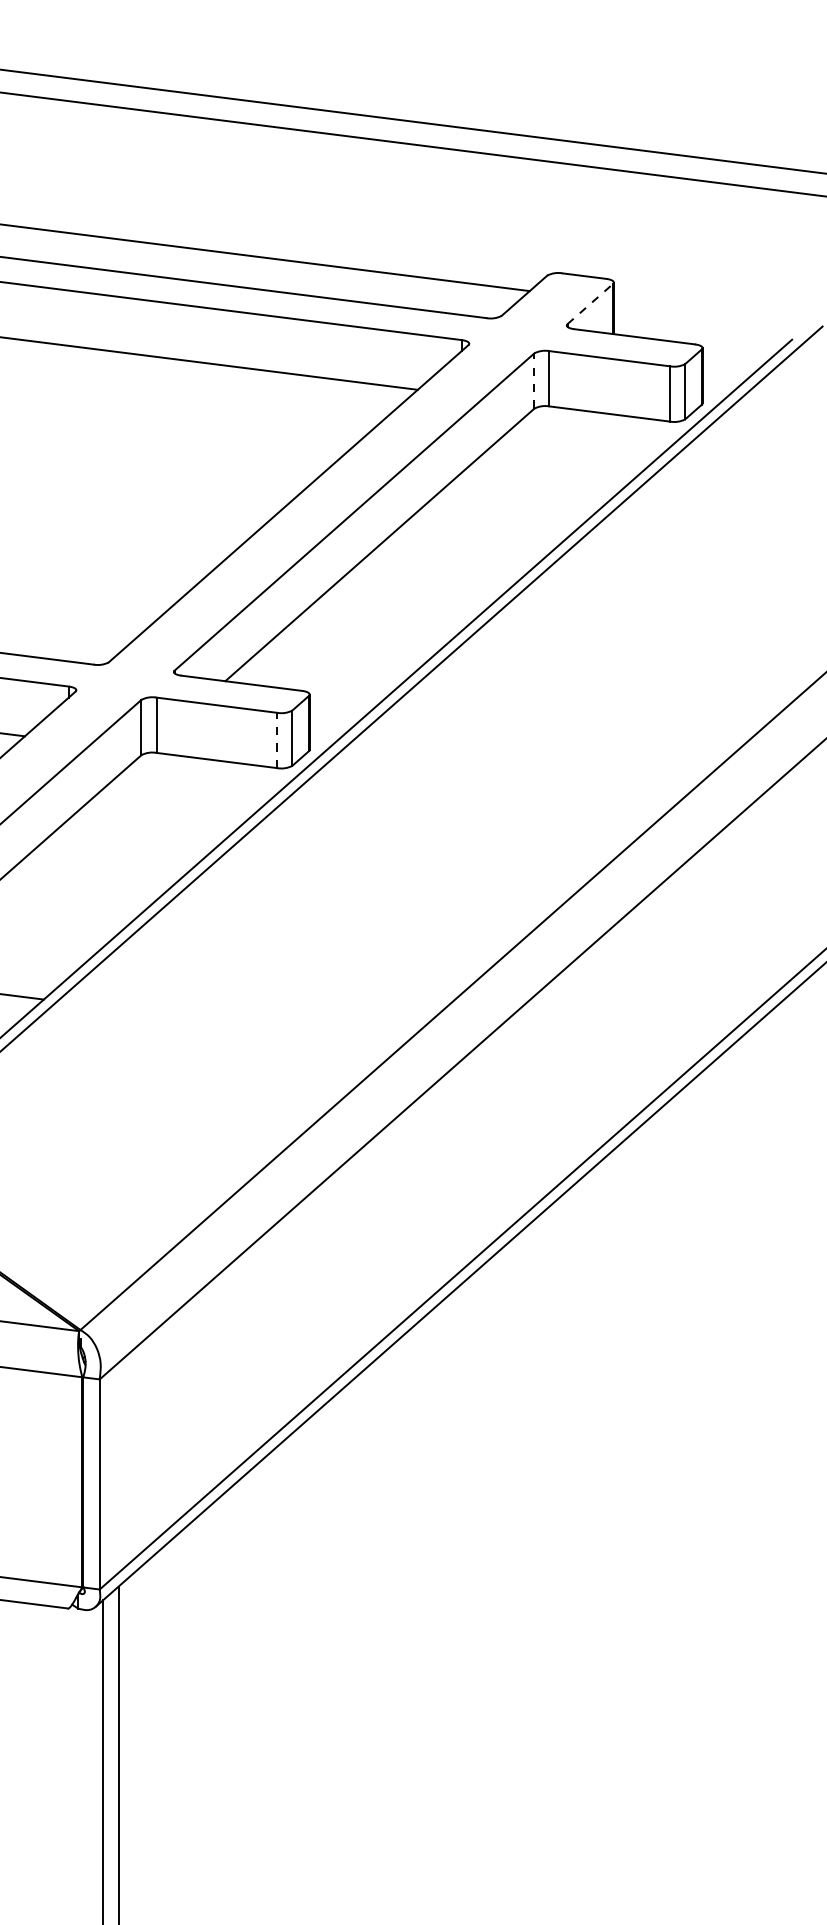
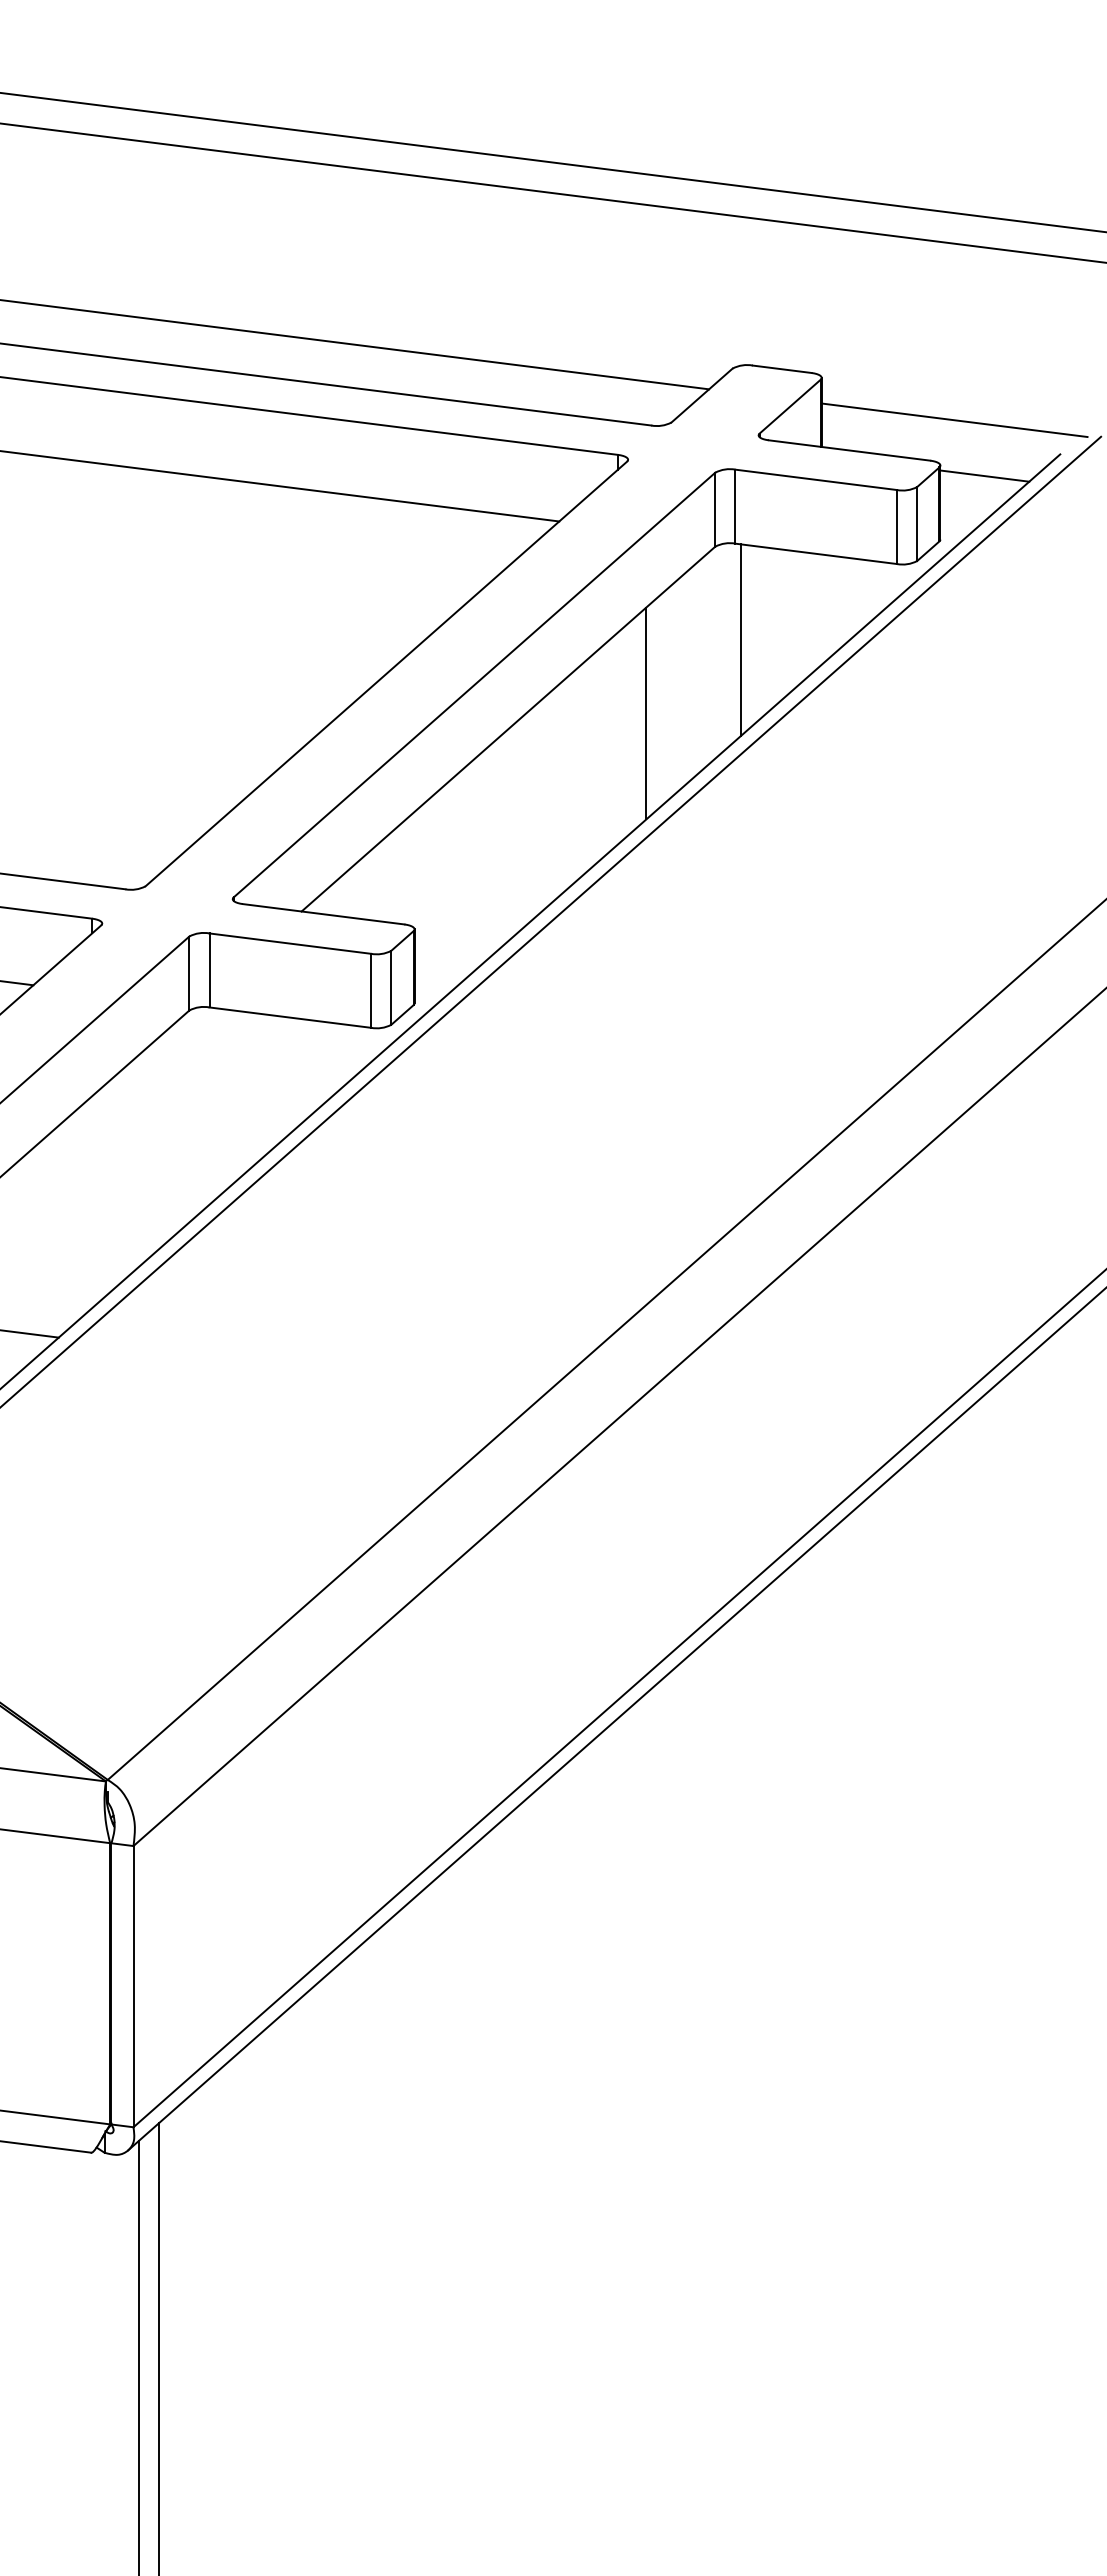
line: (590, 303) -> (790, 406), dashed -> solid
line: (713, 314) -> (954, 420), added
line: (735, 355) -> (984, 475), added
line: (534, 380) -> (715, 509), dashed -> solid
line: (553, 478) -> (740, 640), added
line: (482, 533) -> (646, 713), added
line: (277, 740) -> (371, 990), dashed -> solid

